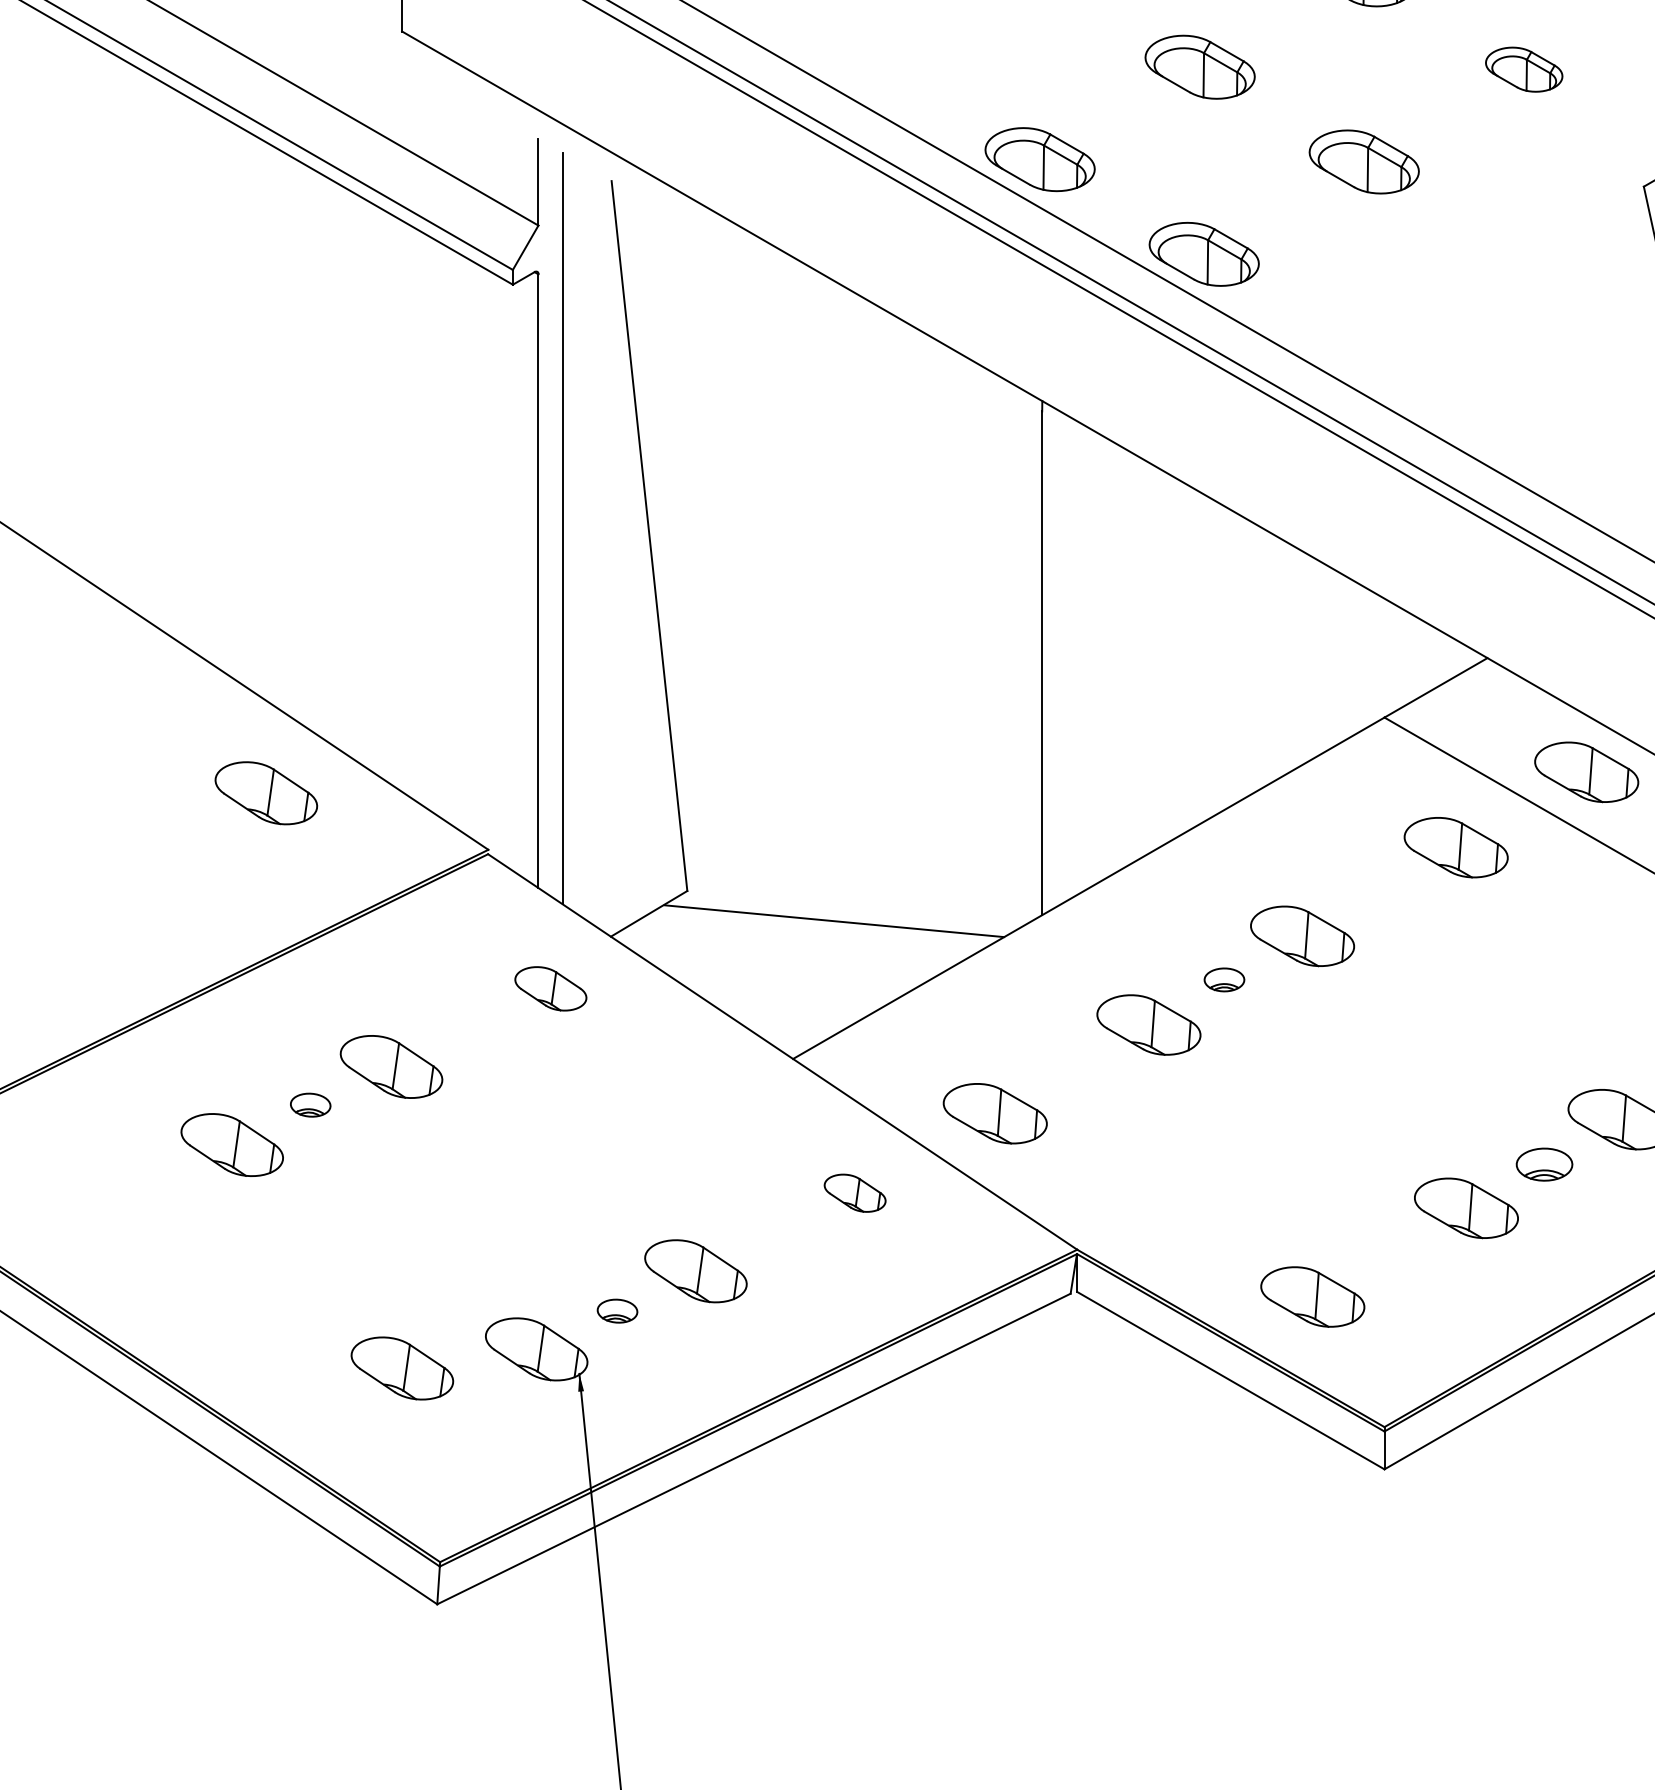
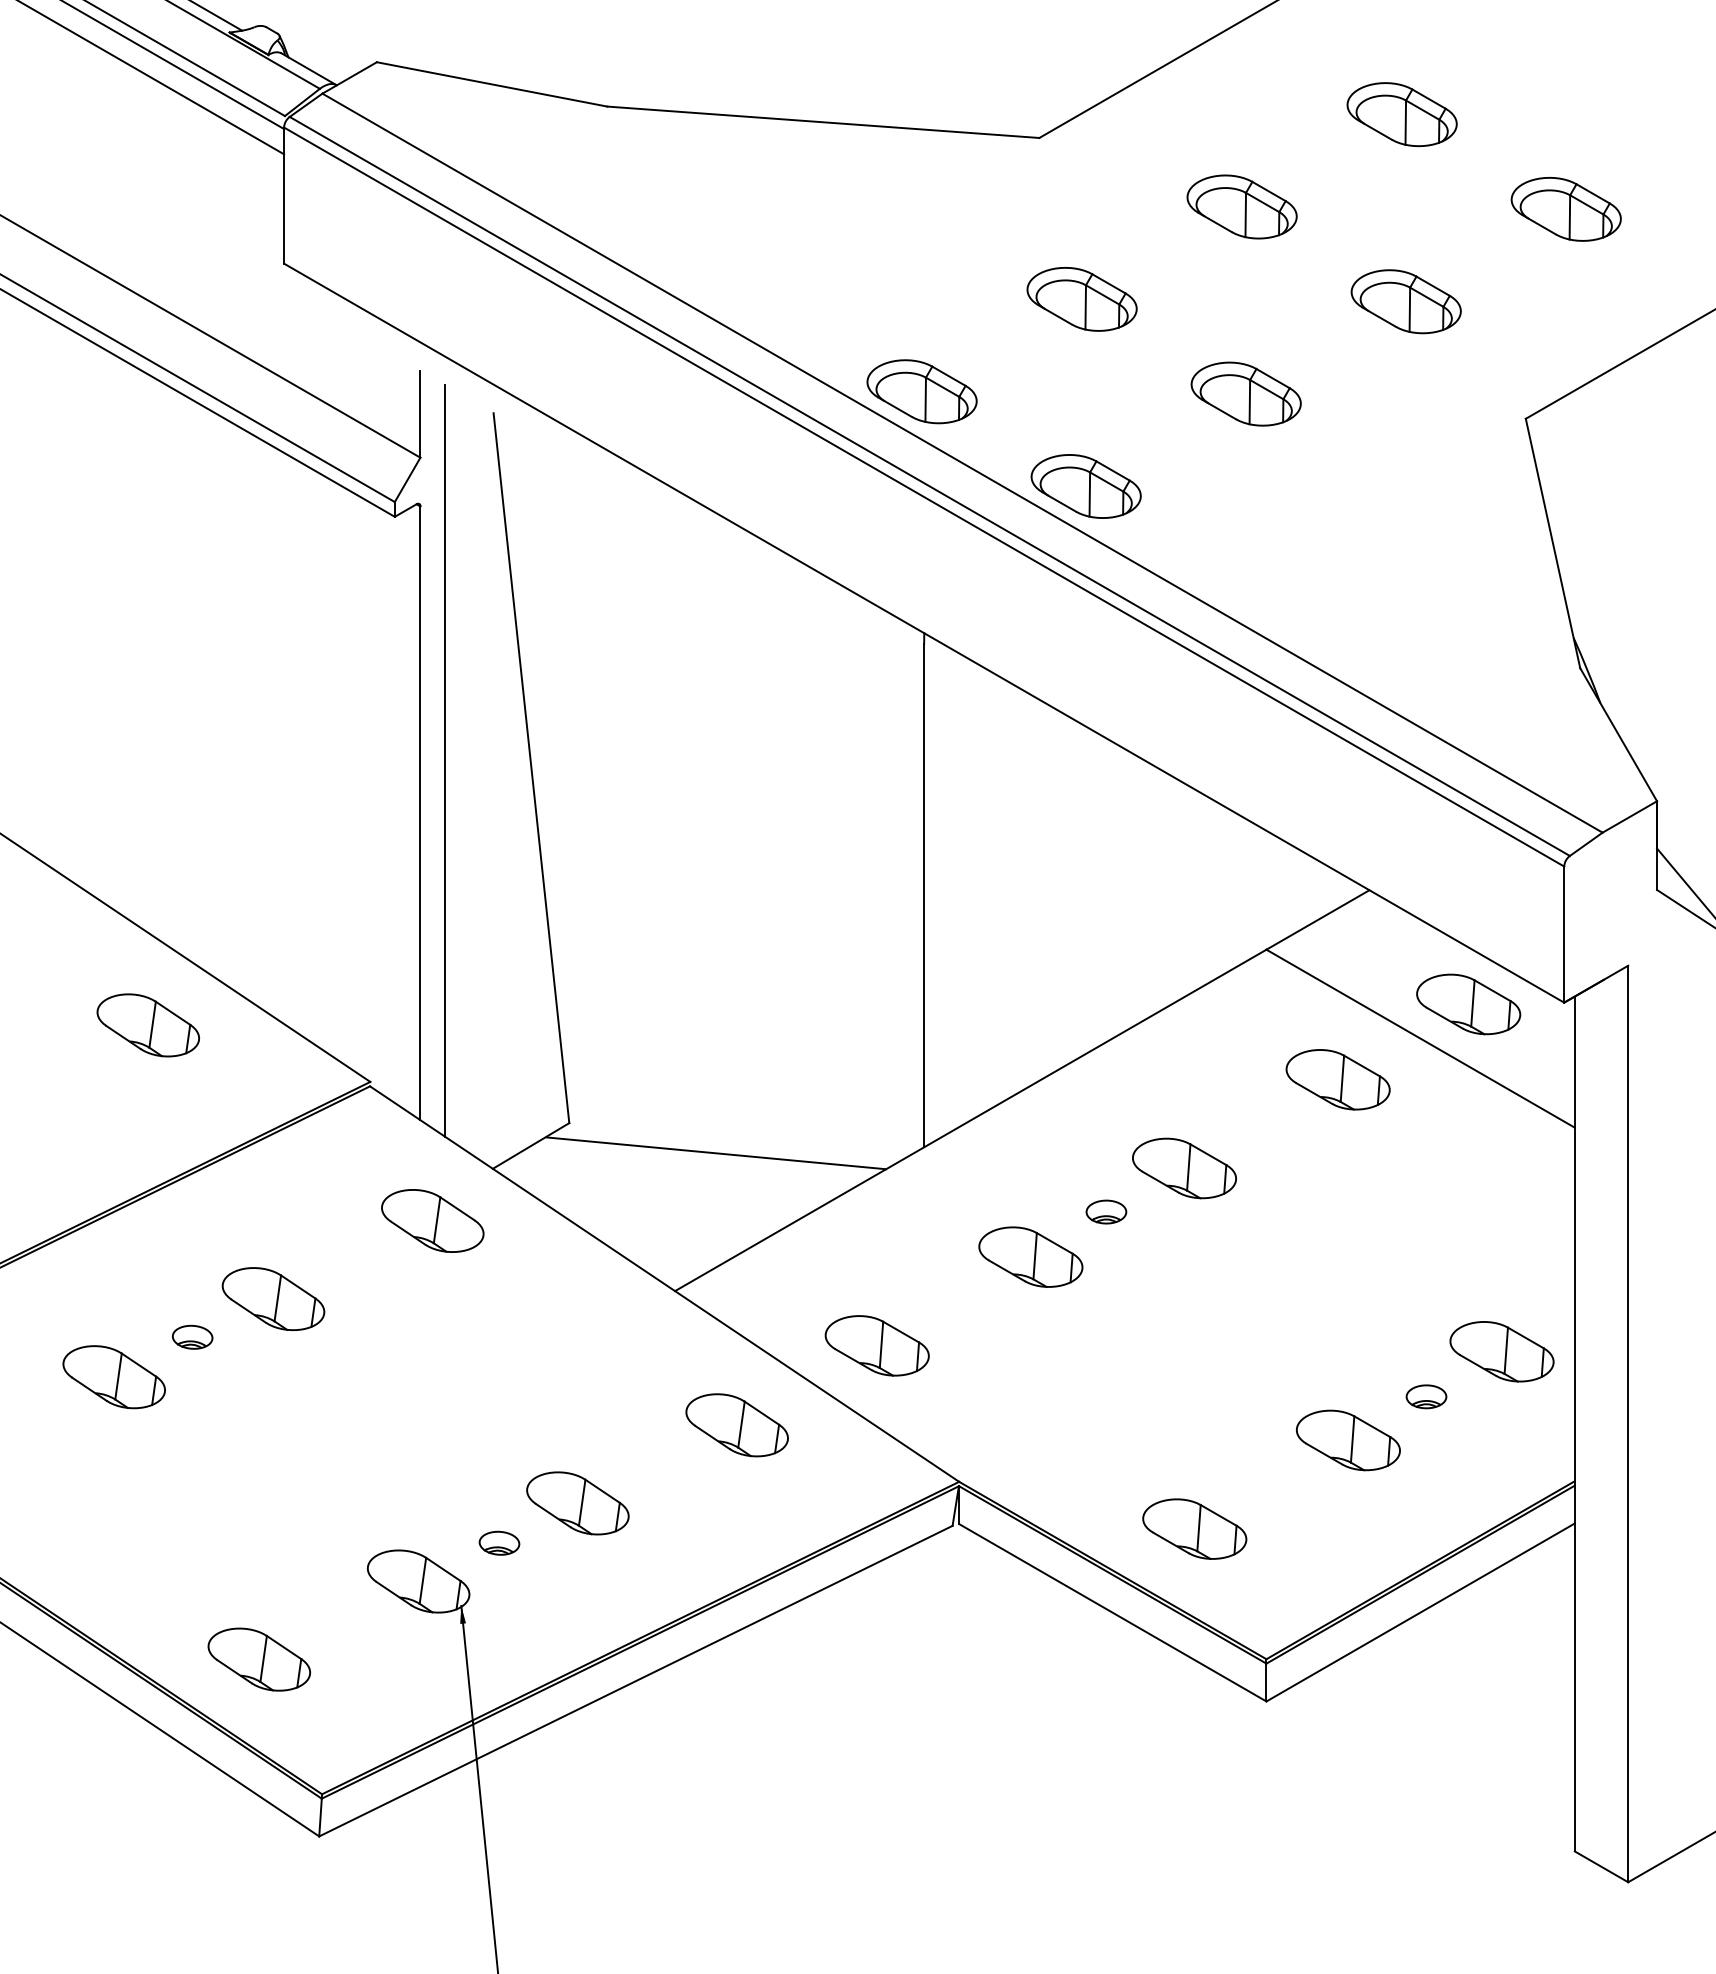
part: (1523, 69) -> (1405, 301), size x1.43
part: (550, 988) -> (432, 1220), size x1.43
part: (1544, 1164) -> (1426, 1396), size x0.71
part: (854, 1193) -> (736, 1425), size x1.67
part: (402, 1368) -> (259, 1659), moved

